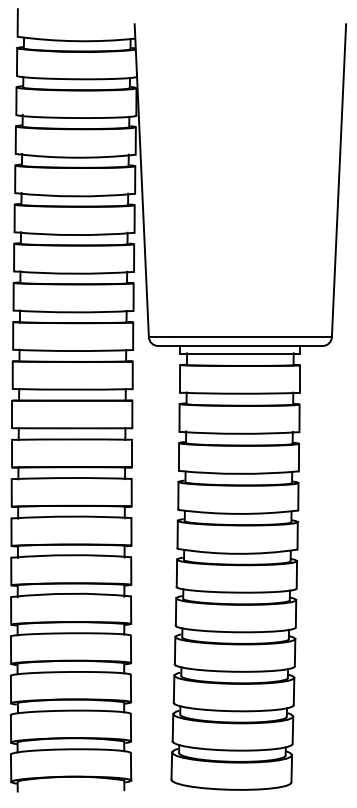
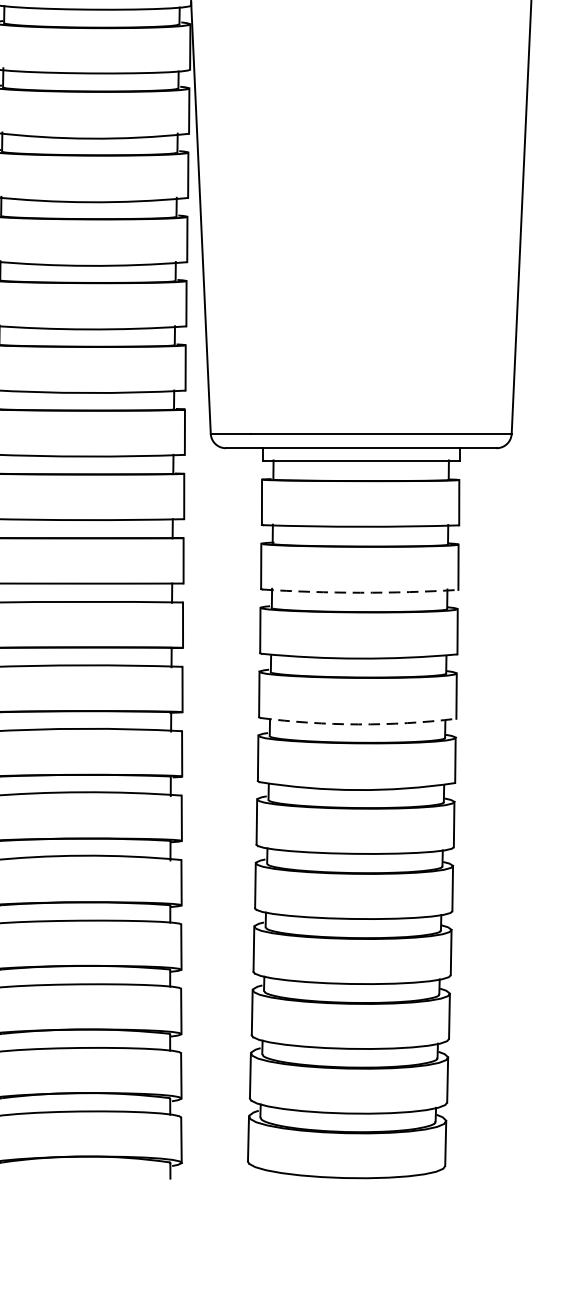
arc: (239, 433) -> (359, 592), solid -> dashed
arc: (238, 513) -> (358, 723), solid -> dashed

